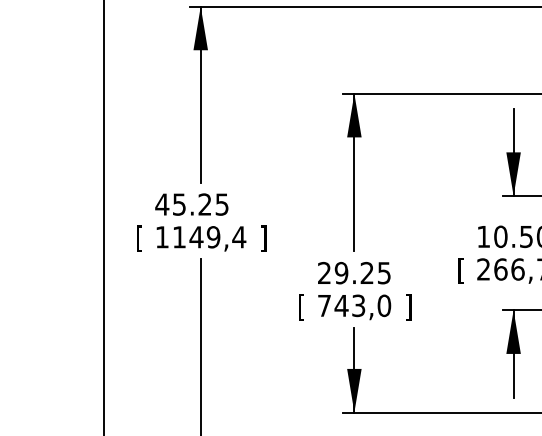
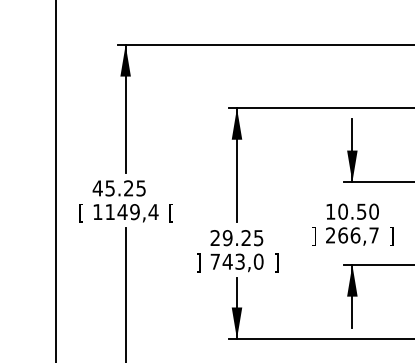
text: (262, 237) -> (170, 212), ] -> [
text: (459, 270) -> (313, 236), [ -> ]
text: (301, 306) -> (198, 262), [ -> ]

